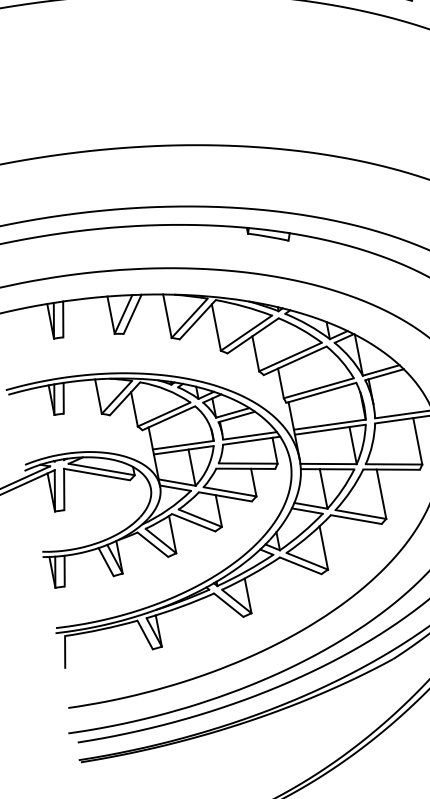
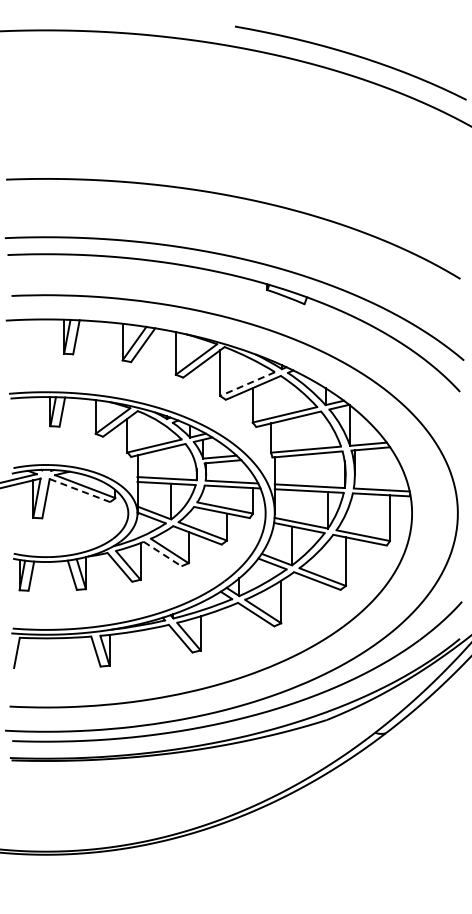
line: (246, 333) -> (247, 384), solid -> dashed
line: (97, 474) -> (80, 490), solid -> dashed
line: (194, 523) -> (163, 554), solid -> dashed

